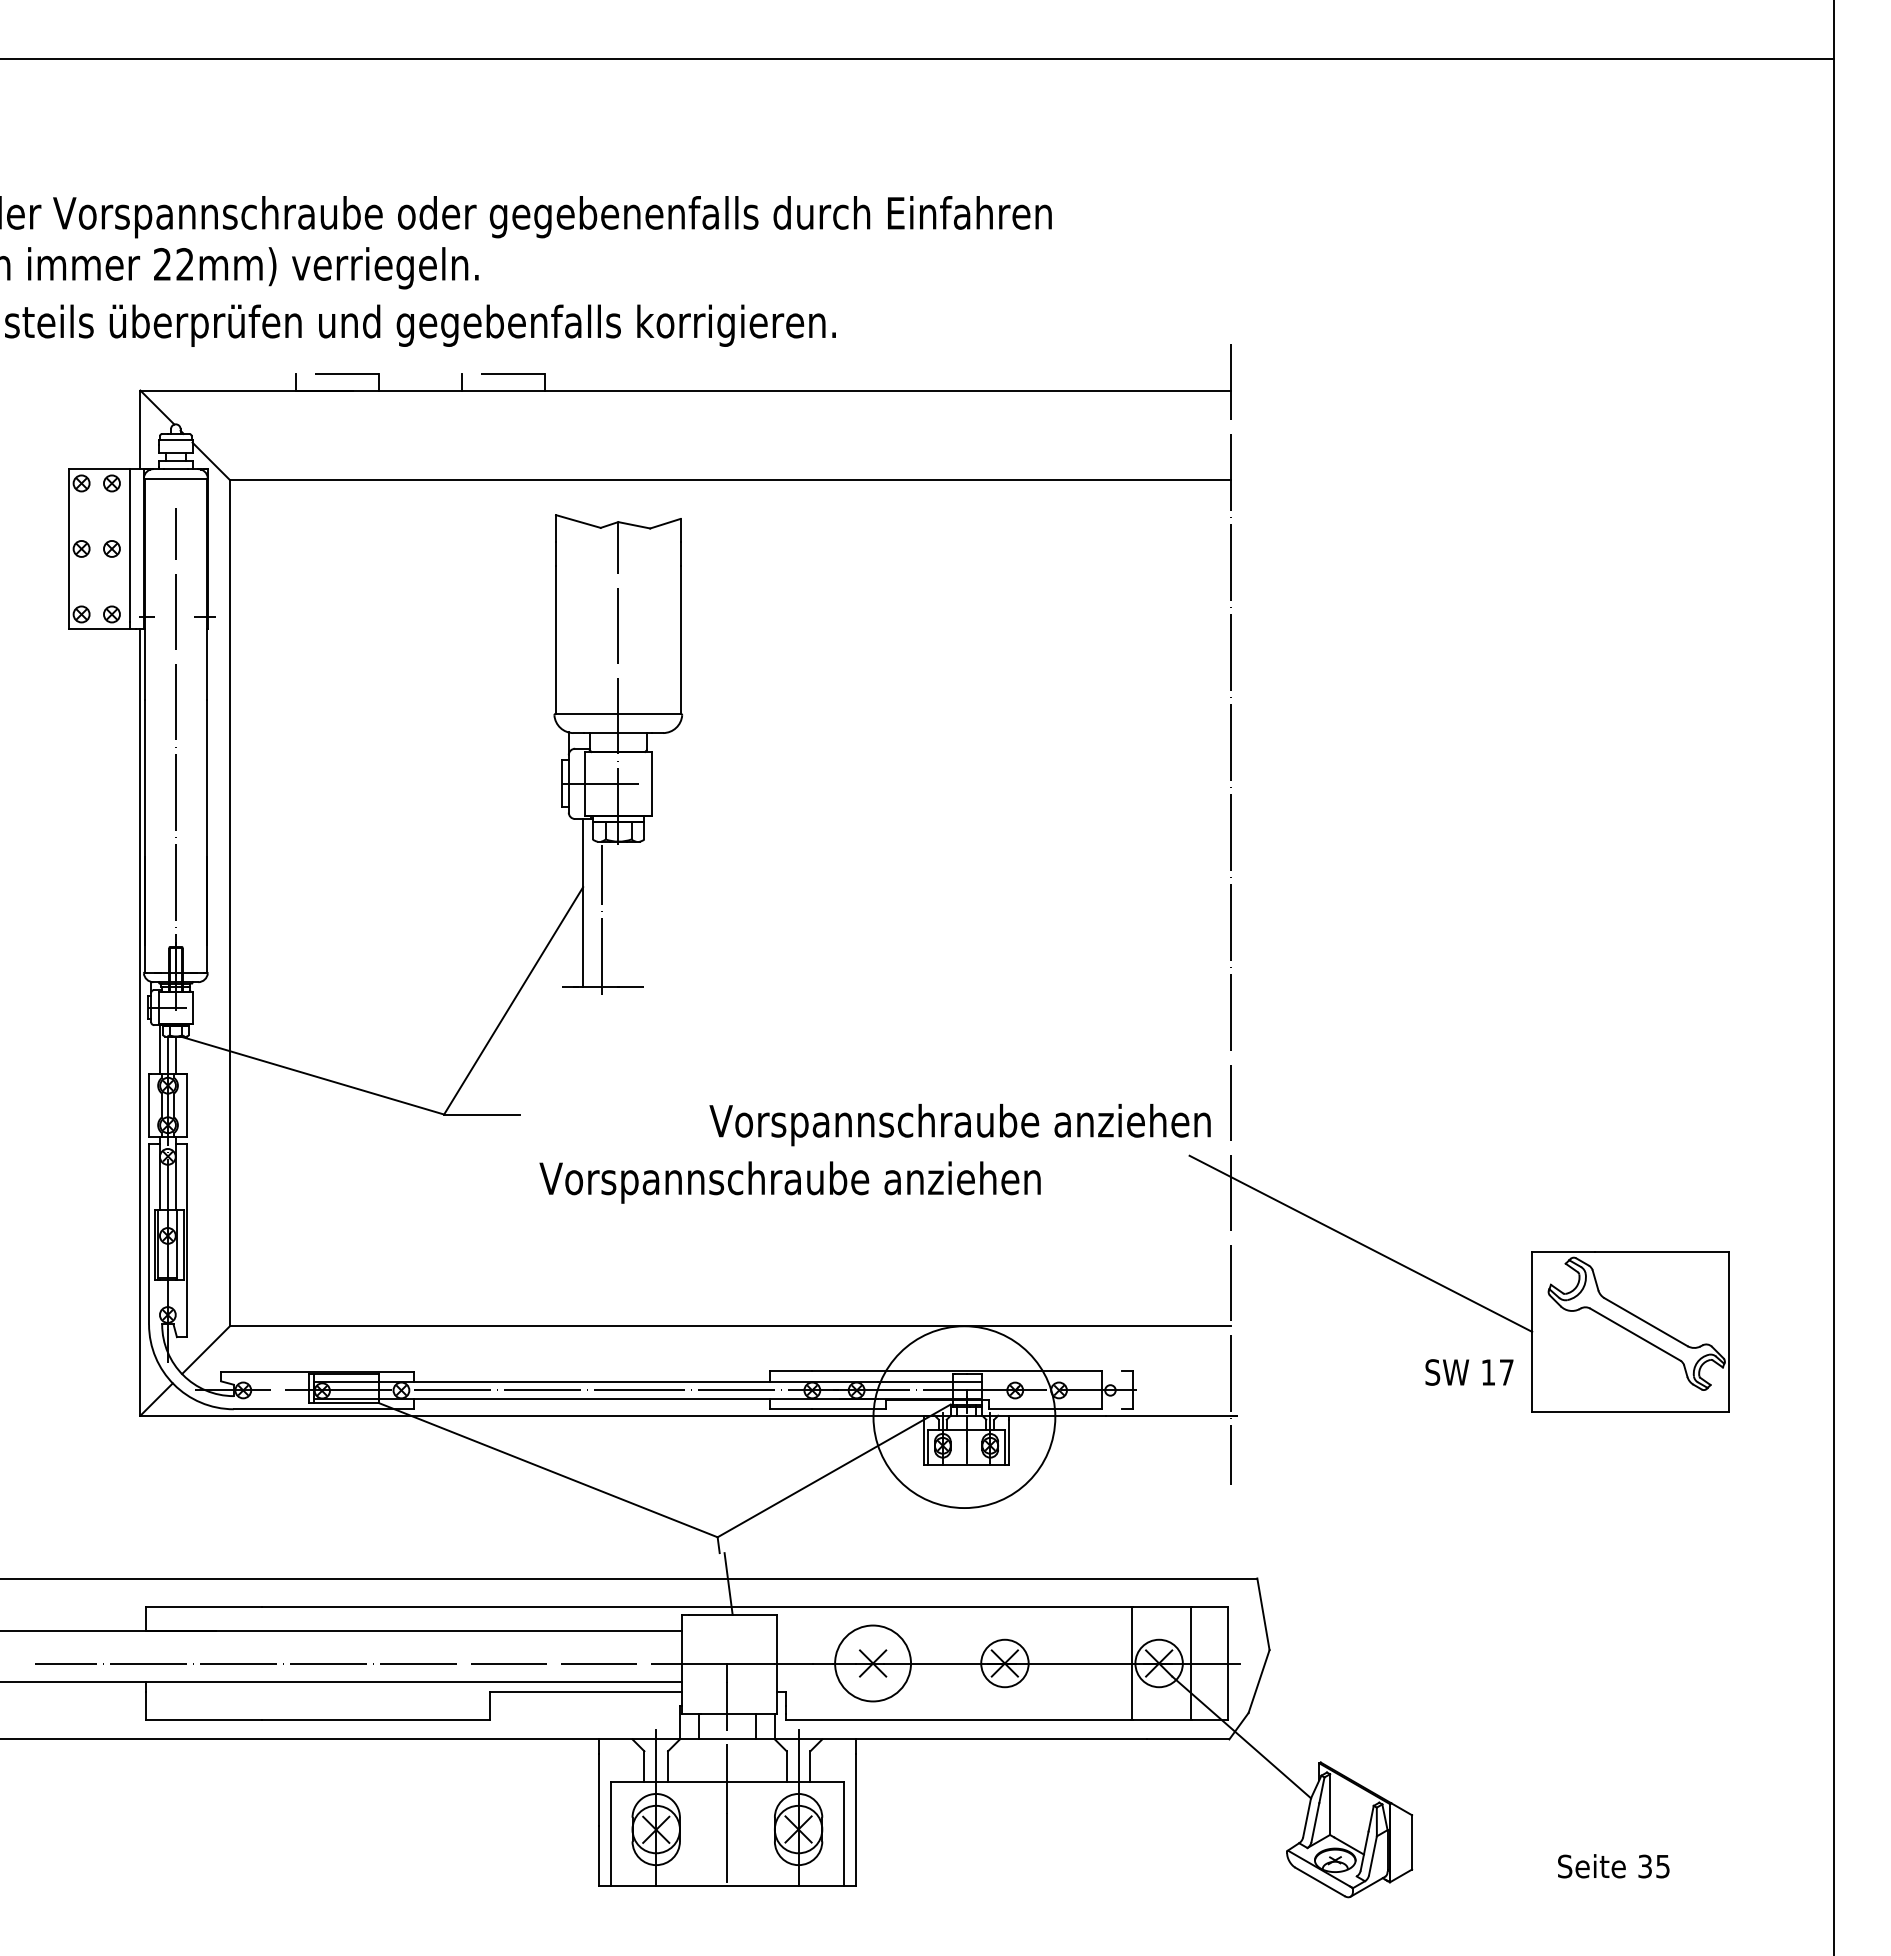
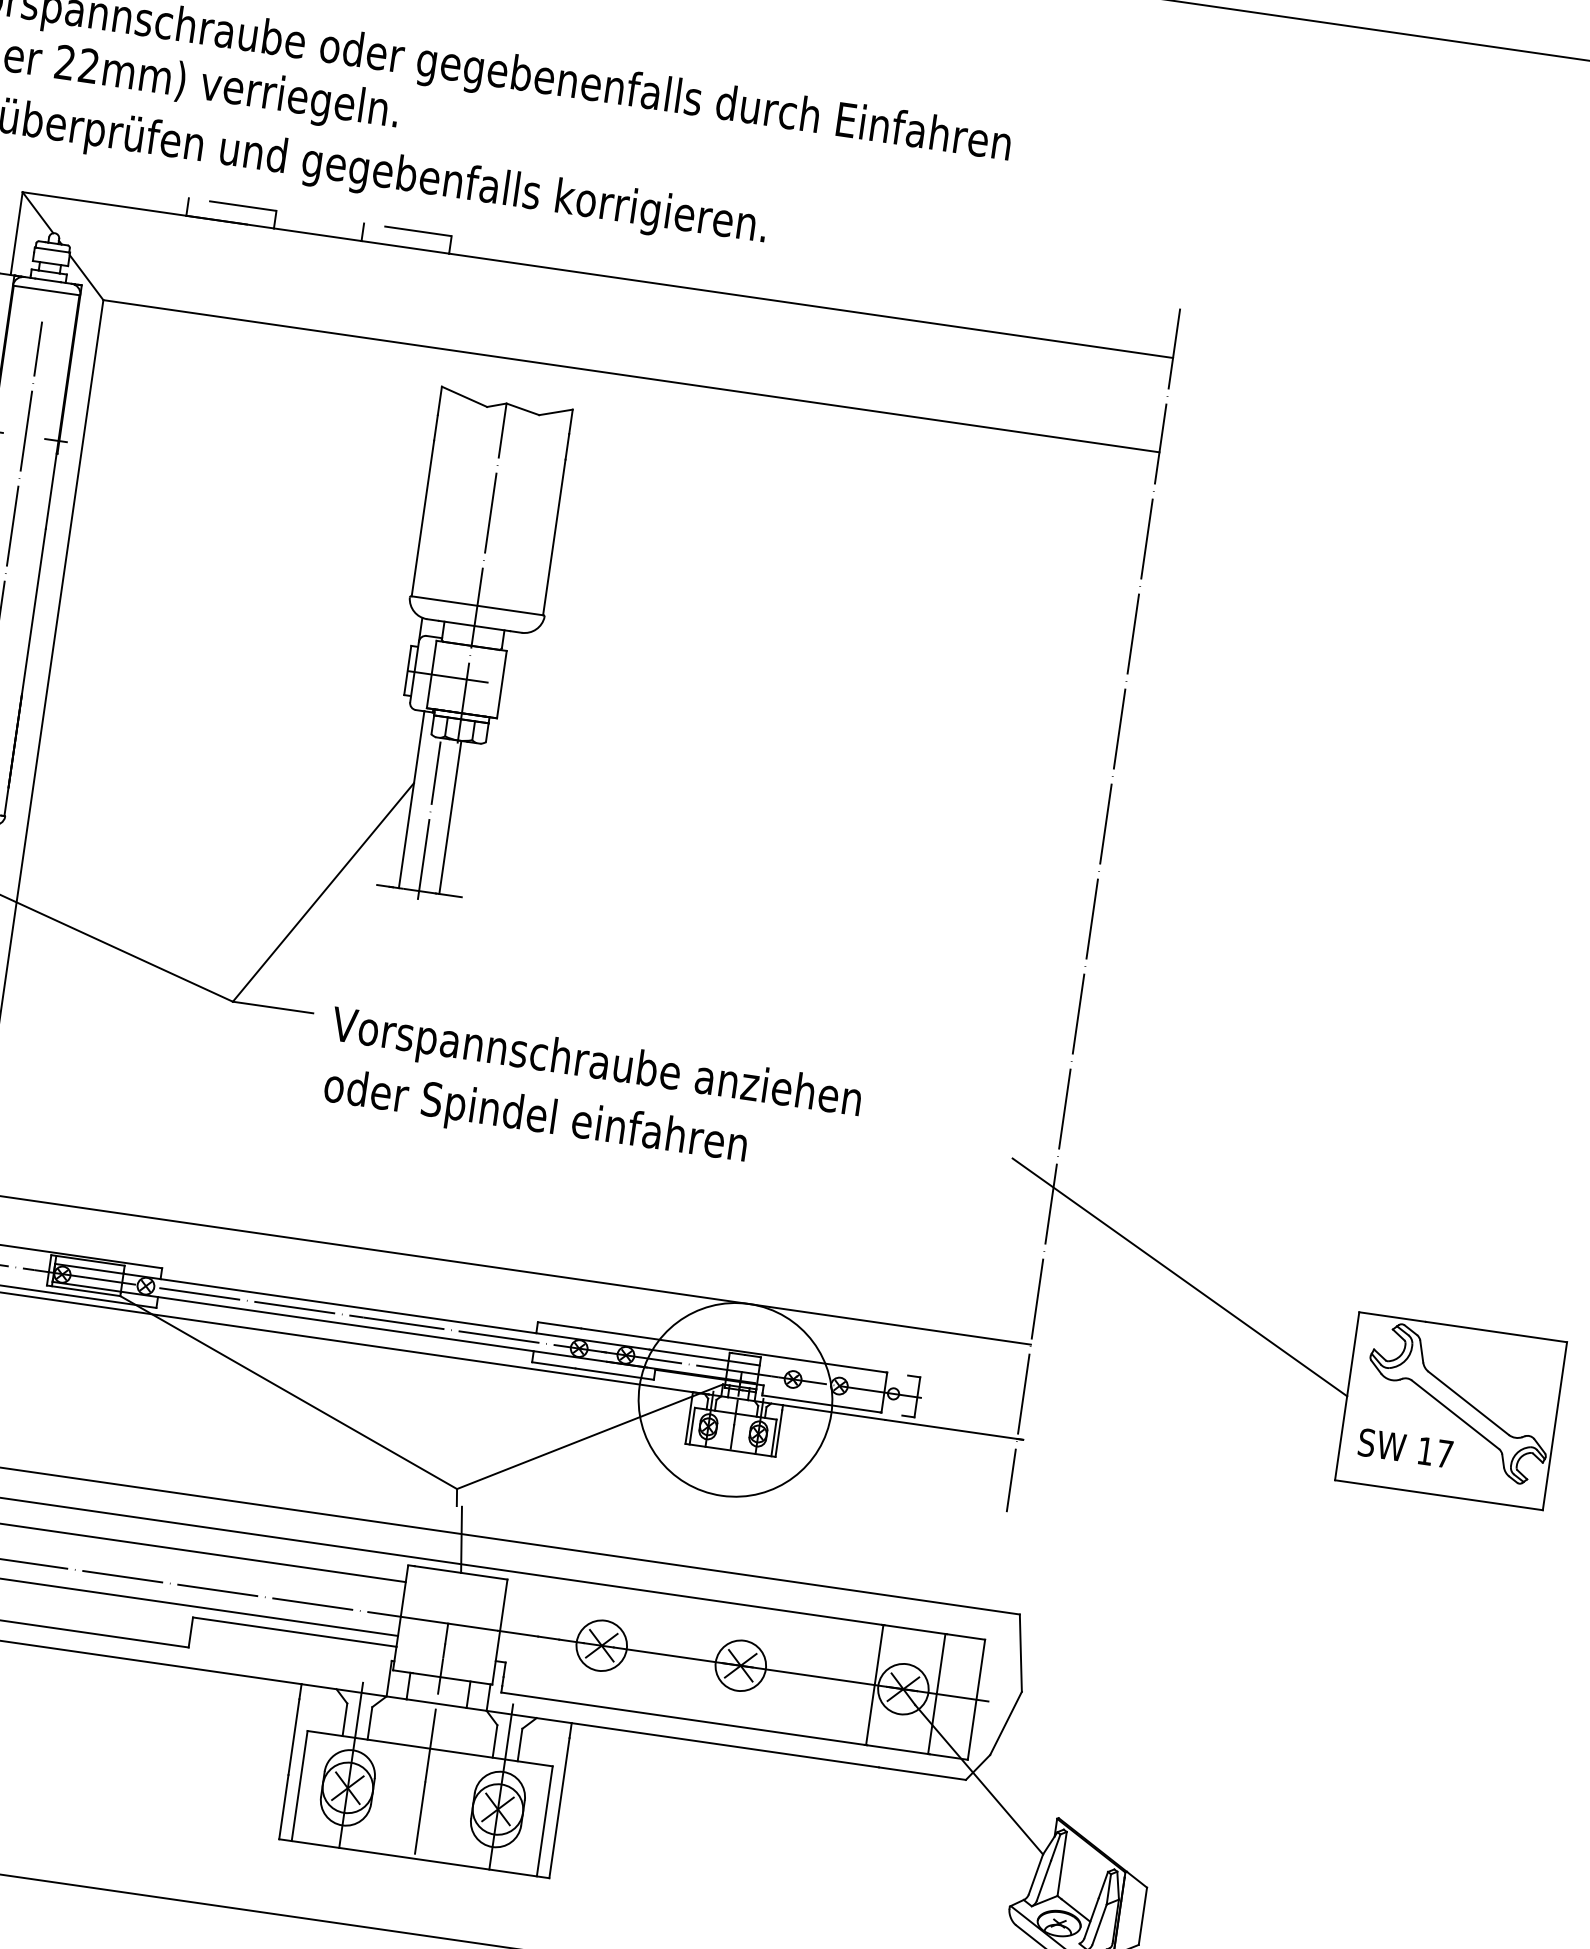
line: (621, 913) -> (450, 816), added
text: (959, 1125) -> (595, 1065), moved
text: (789, 1182) -> (586, 1125), Vorspannschraube anziehen -> oder Spindel einfahren
text: (1469, 1372) -> (1405, 1448), moved
circle: (872, 1663) -> (601, 1645), size x0.62

